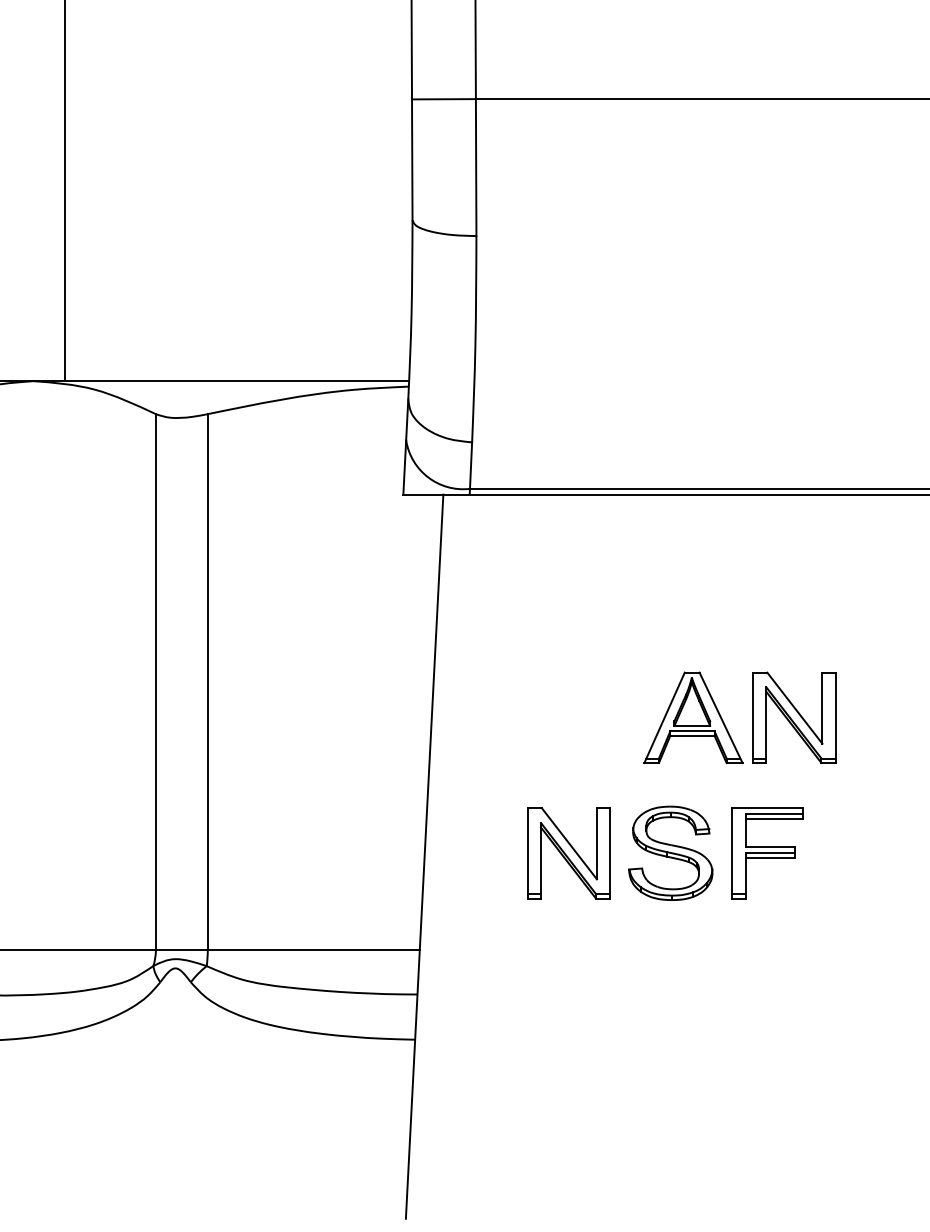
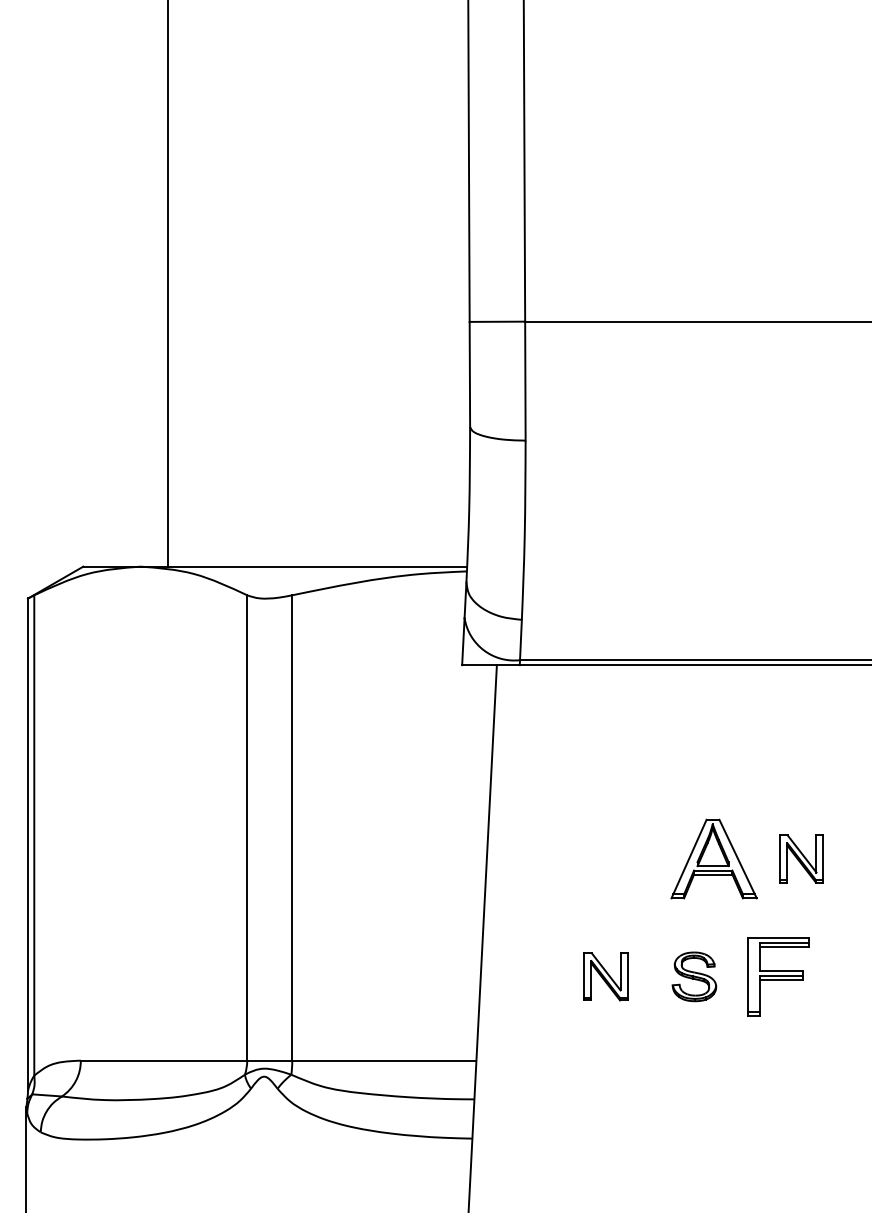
part: (794, 717) -> (801, 858), size x0.6
part: (568, 853) -> (605, 976), size x0.6
part: (670, 853) -> (694, 976), size x0.6

